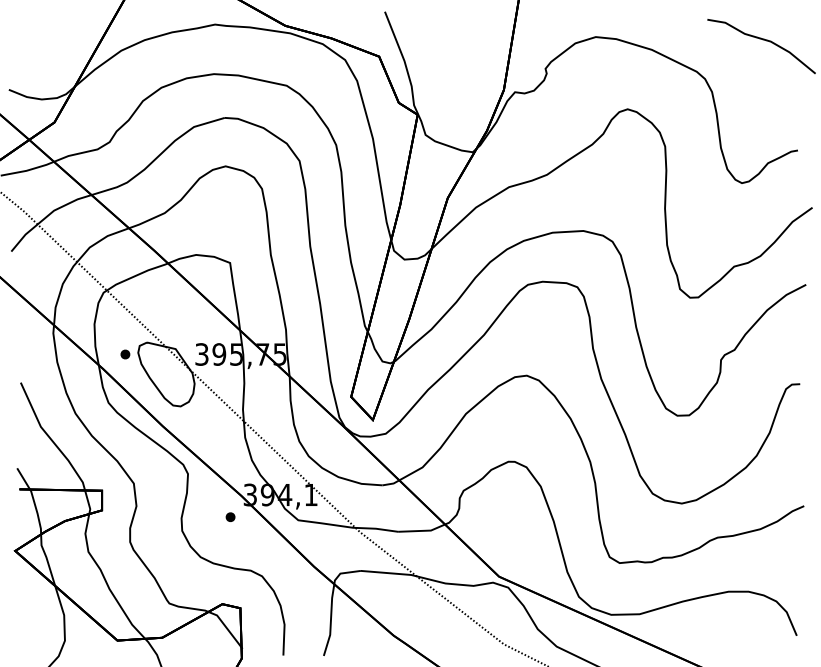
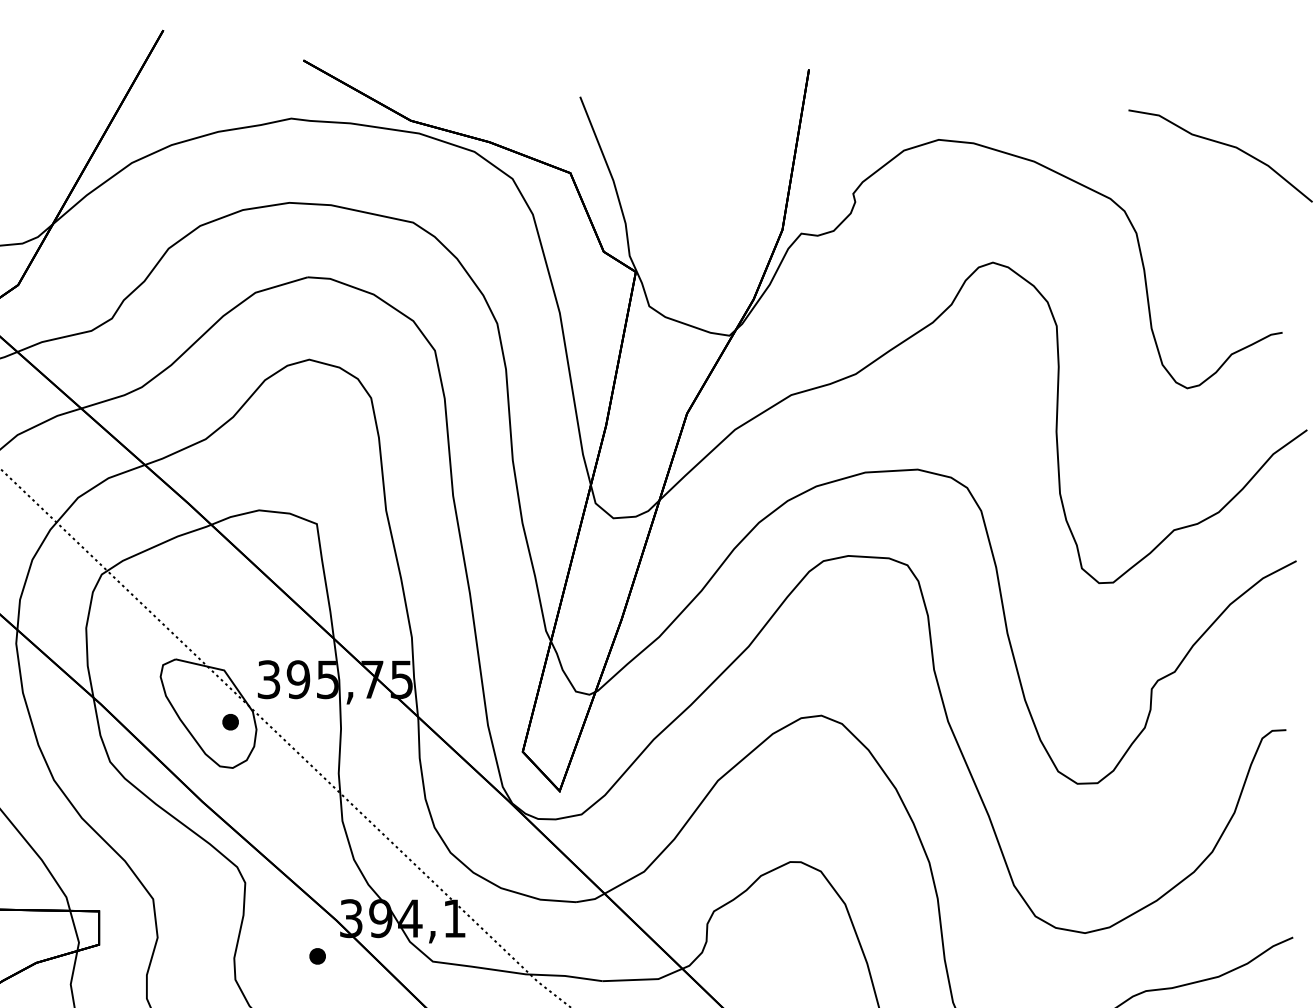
part: (125, 354) -> (230, 722), moved

